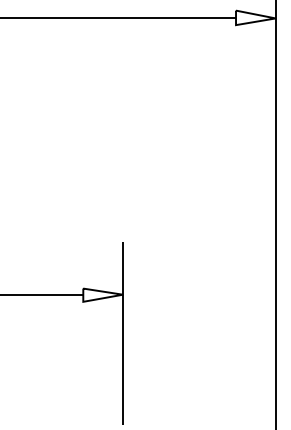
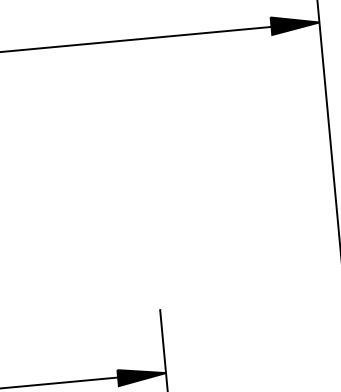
fill: (255, 17) -> (294, 23), added
fill: (103, 294) -> (142, 375), added

